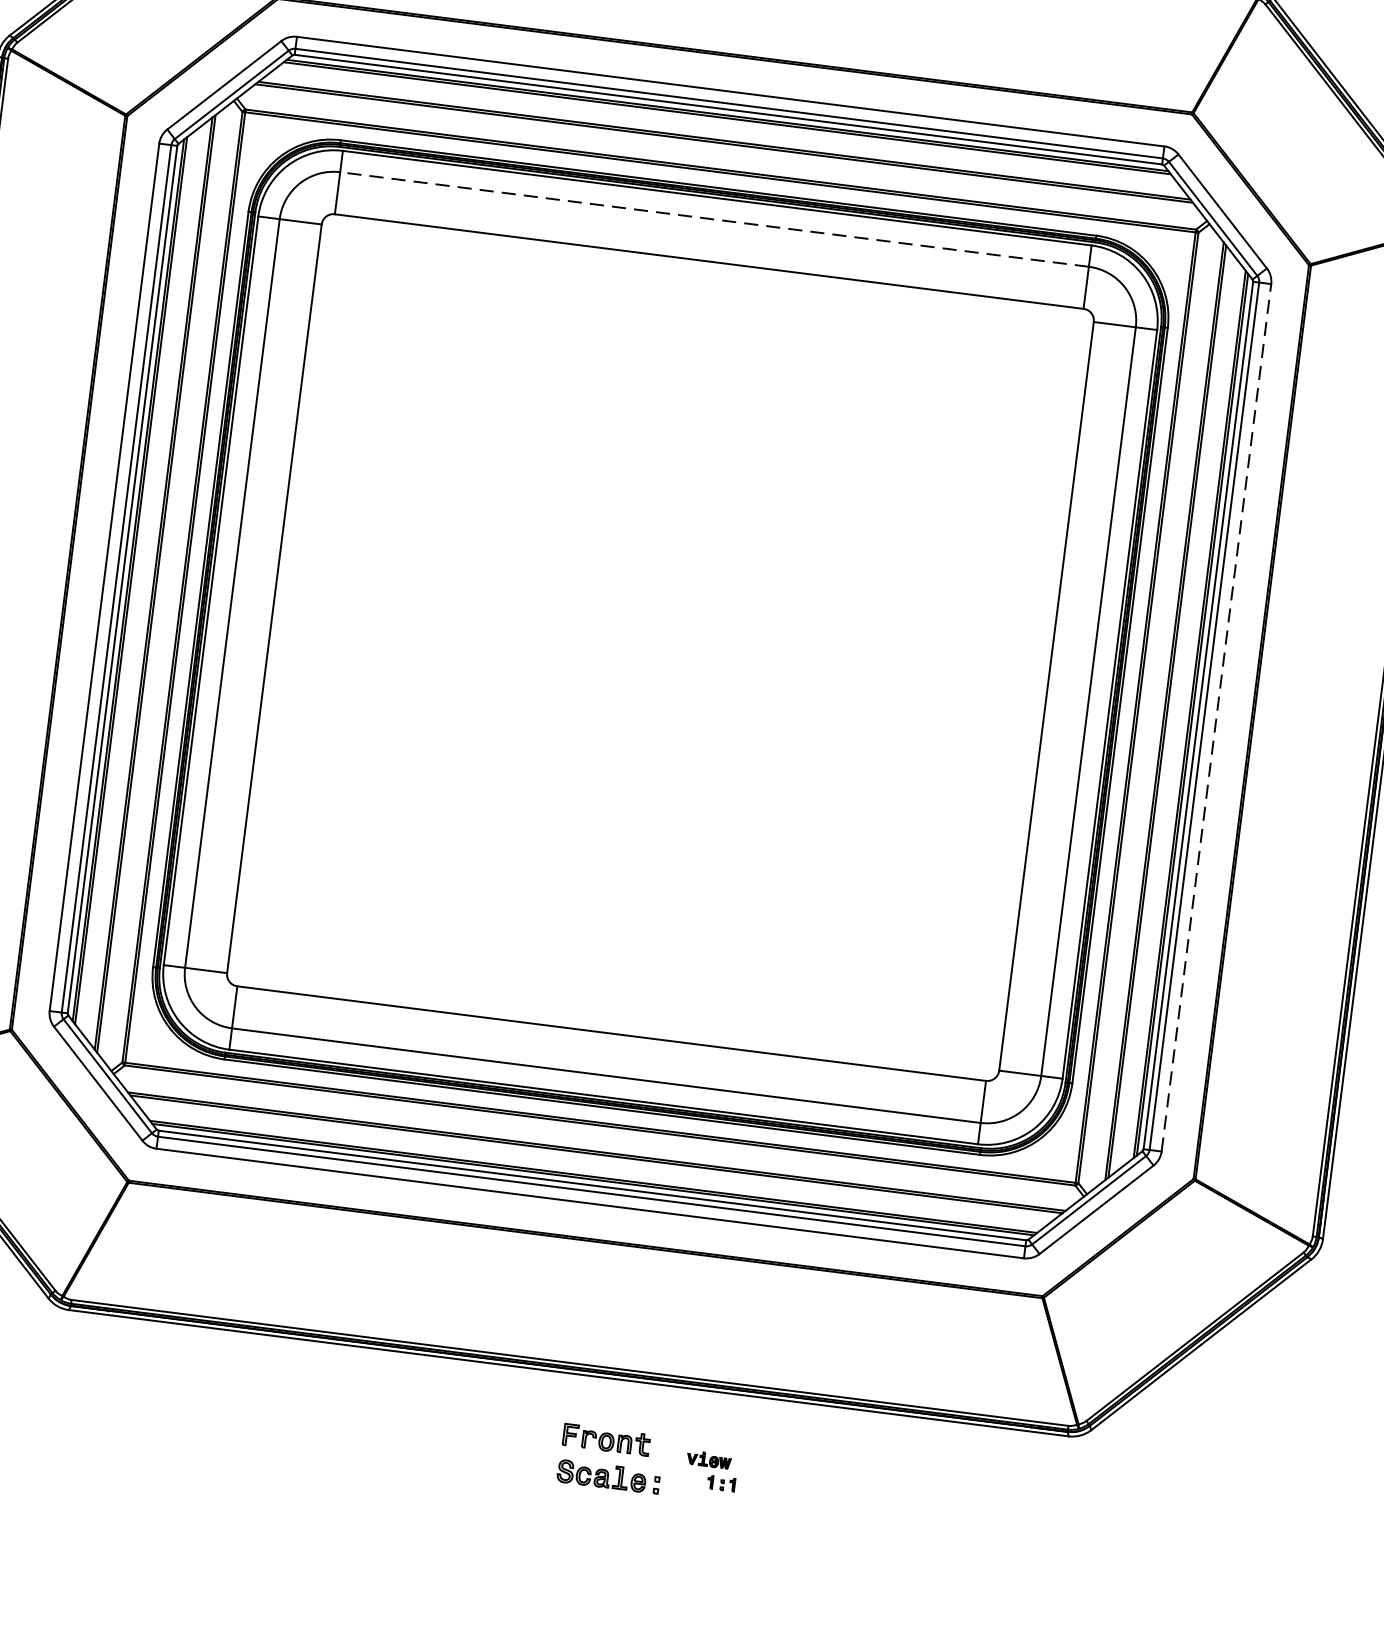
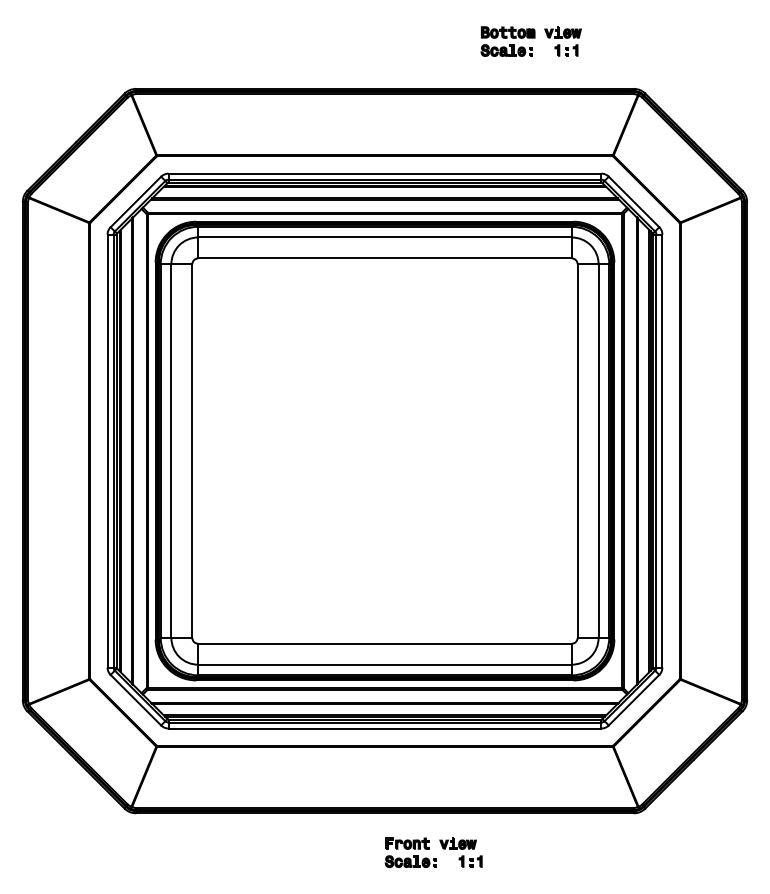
line: (715, 219) -> (385, 237), dashed -> solid
line: (1216, 716) -> (662, 450), dashed -> solid
part: (710, 1471) -> (460, 852), size x1.67

